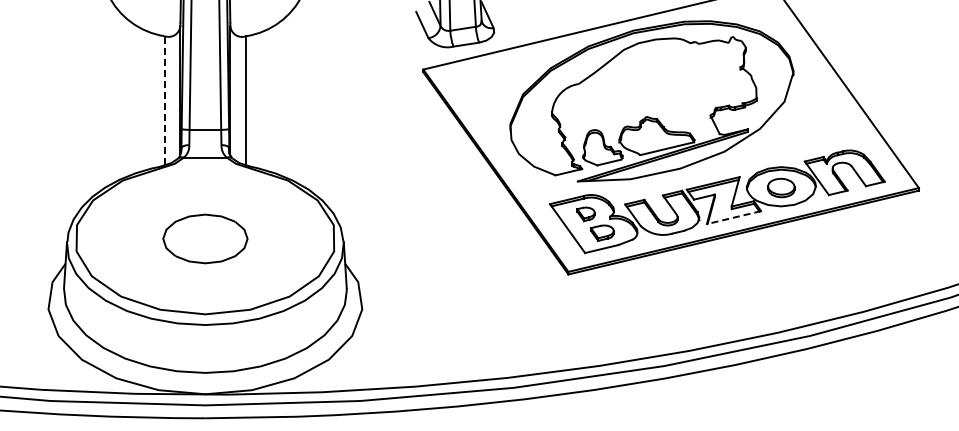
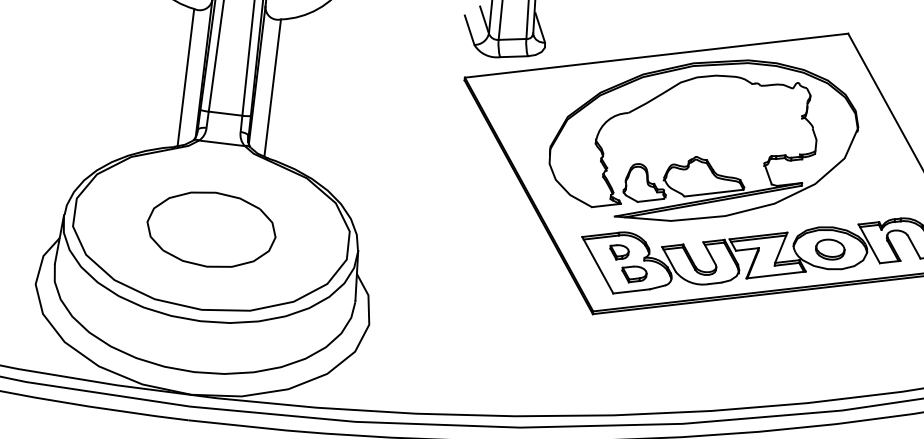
line: (164, 100) -> (185, 77), dashed -> solid
line: (734, 217) -> (776, 274), dashed -> solid
part: (205, 238) -> (211, 229), size x1.43

